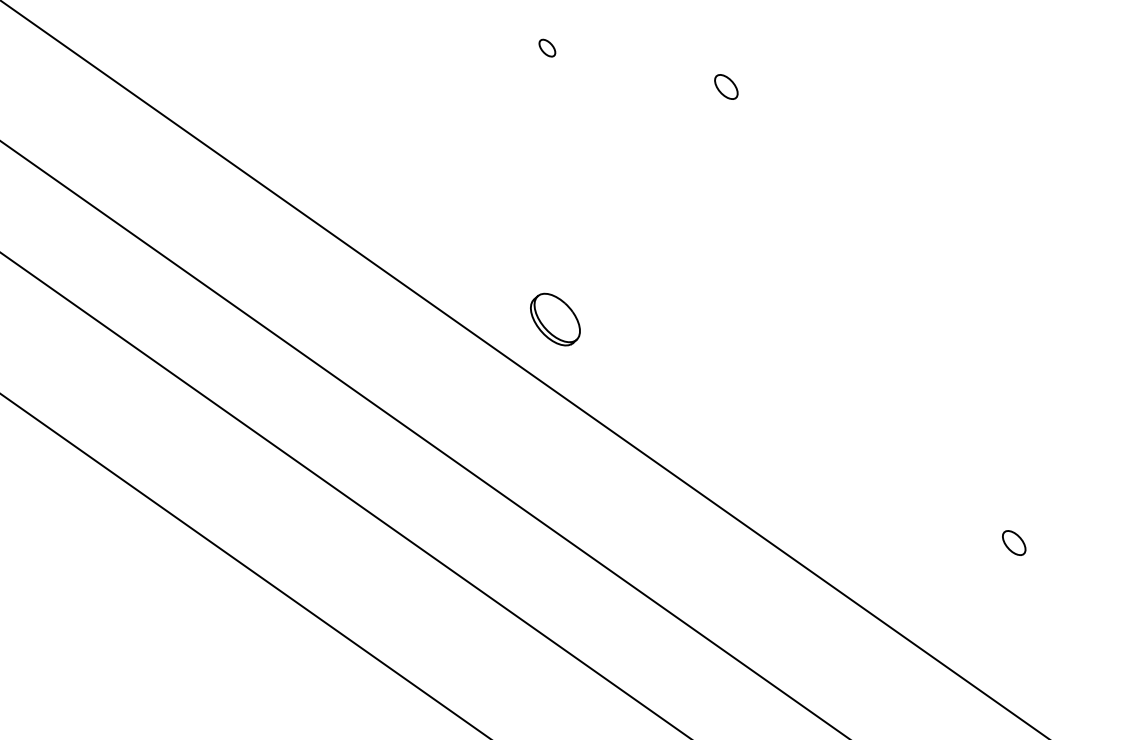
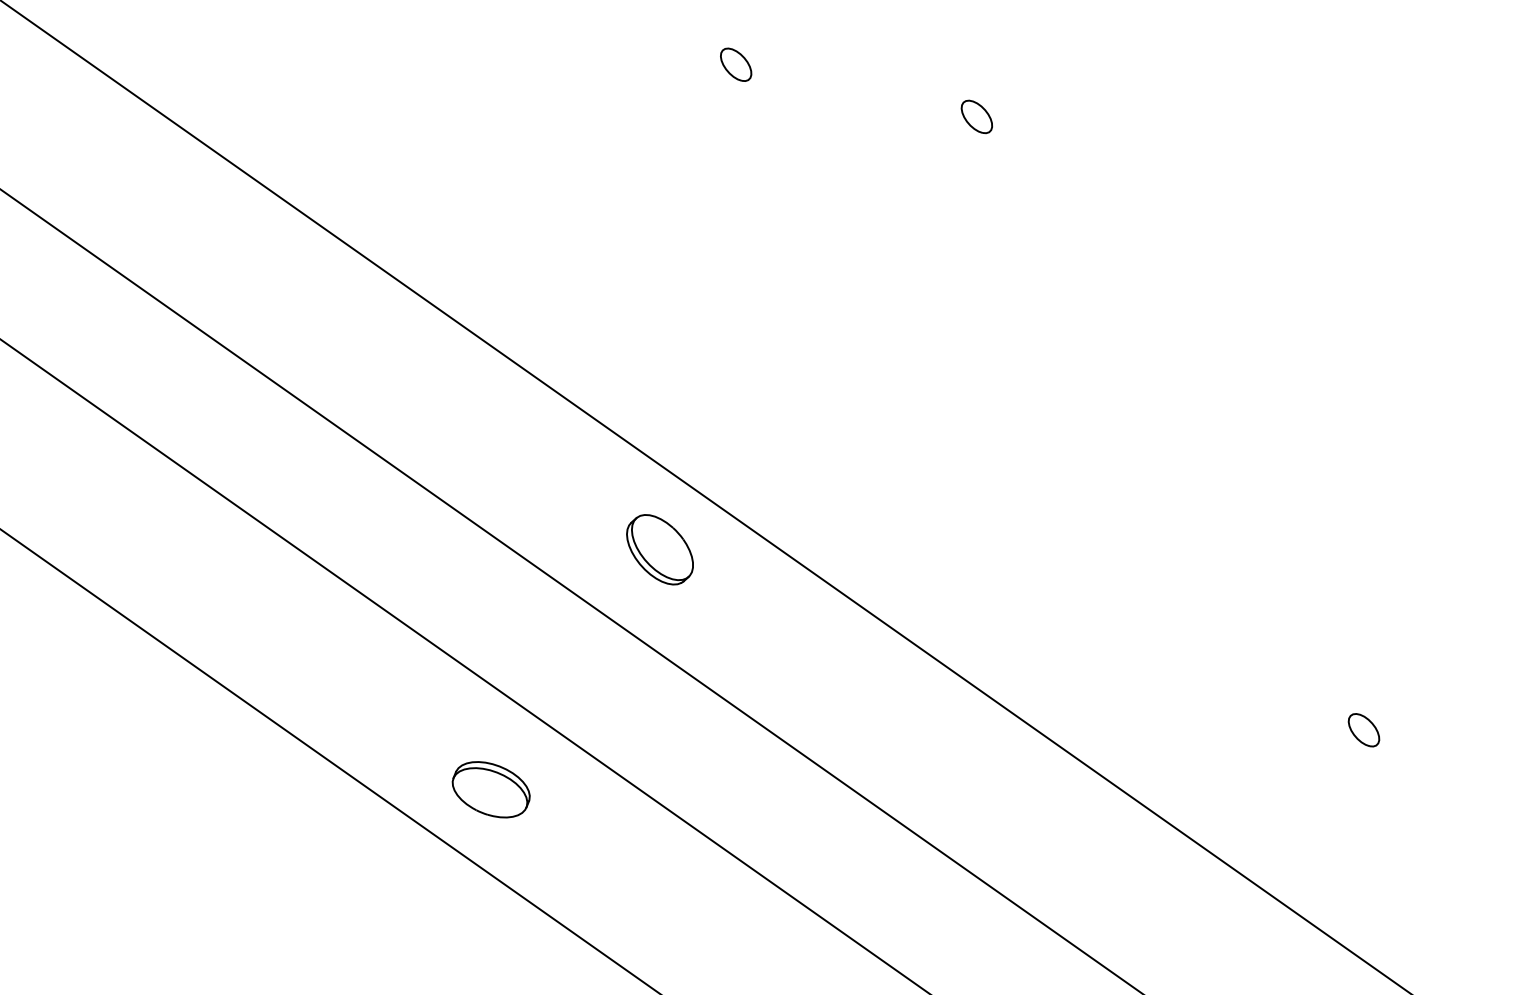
part: (547, 48) -> (736, 64), size x1.43
part: (555, 319) -> (659, 549), moved
part: (364, 587) -> (490, 789), added

